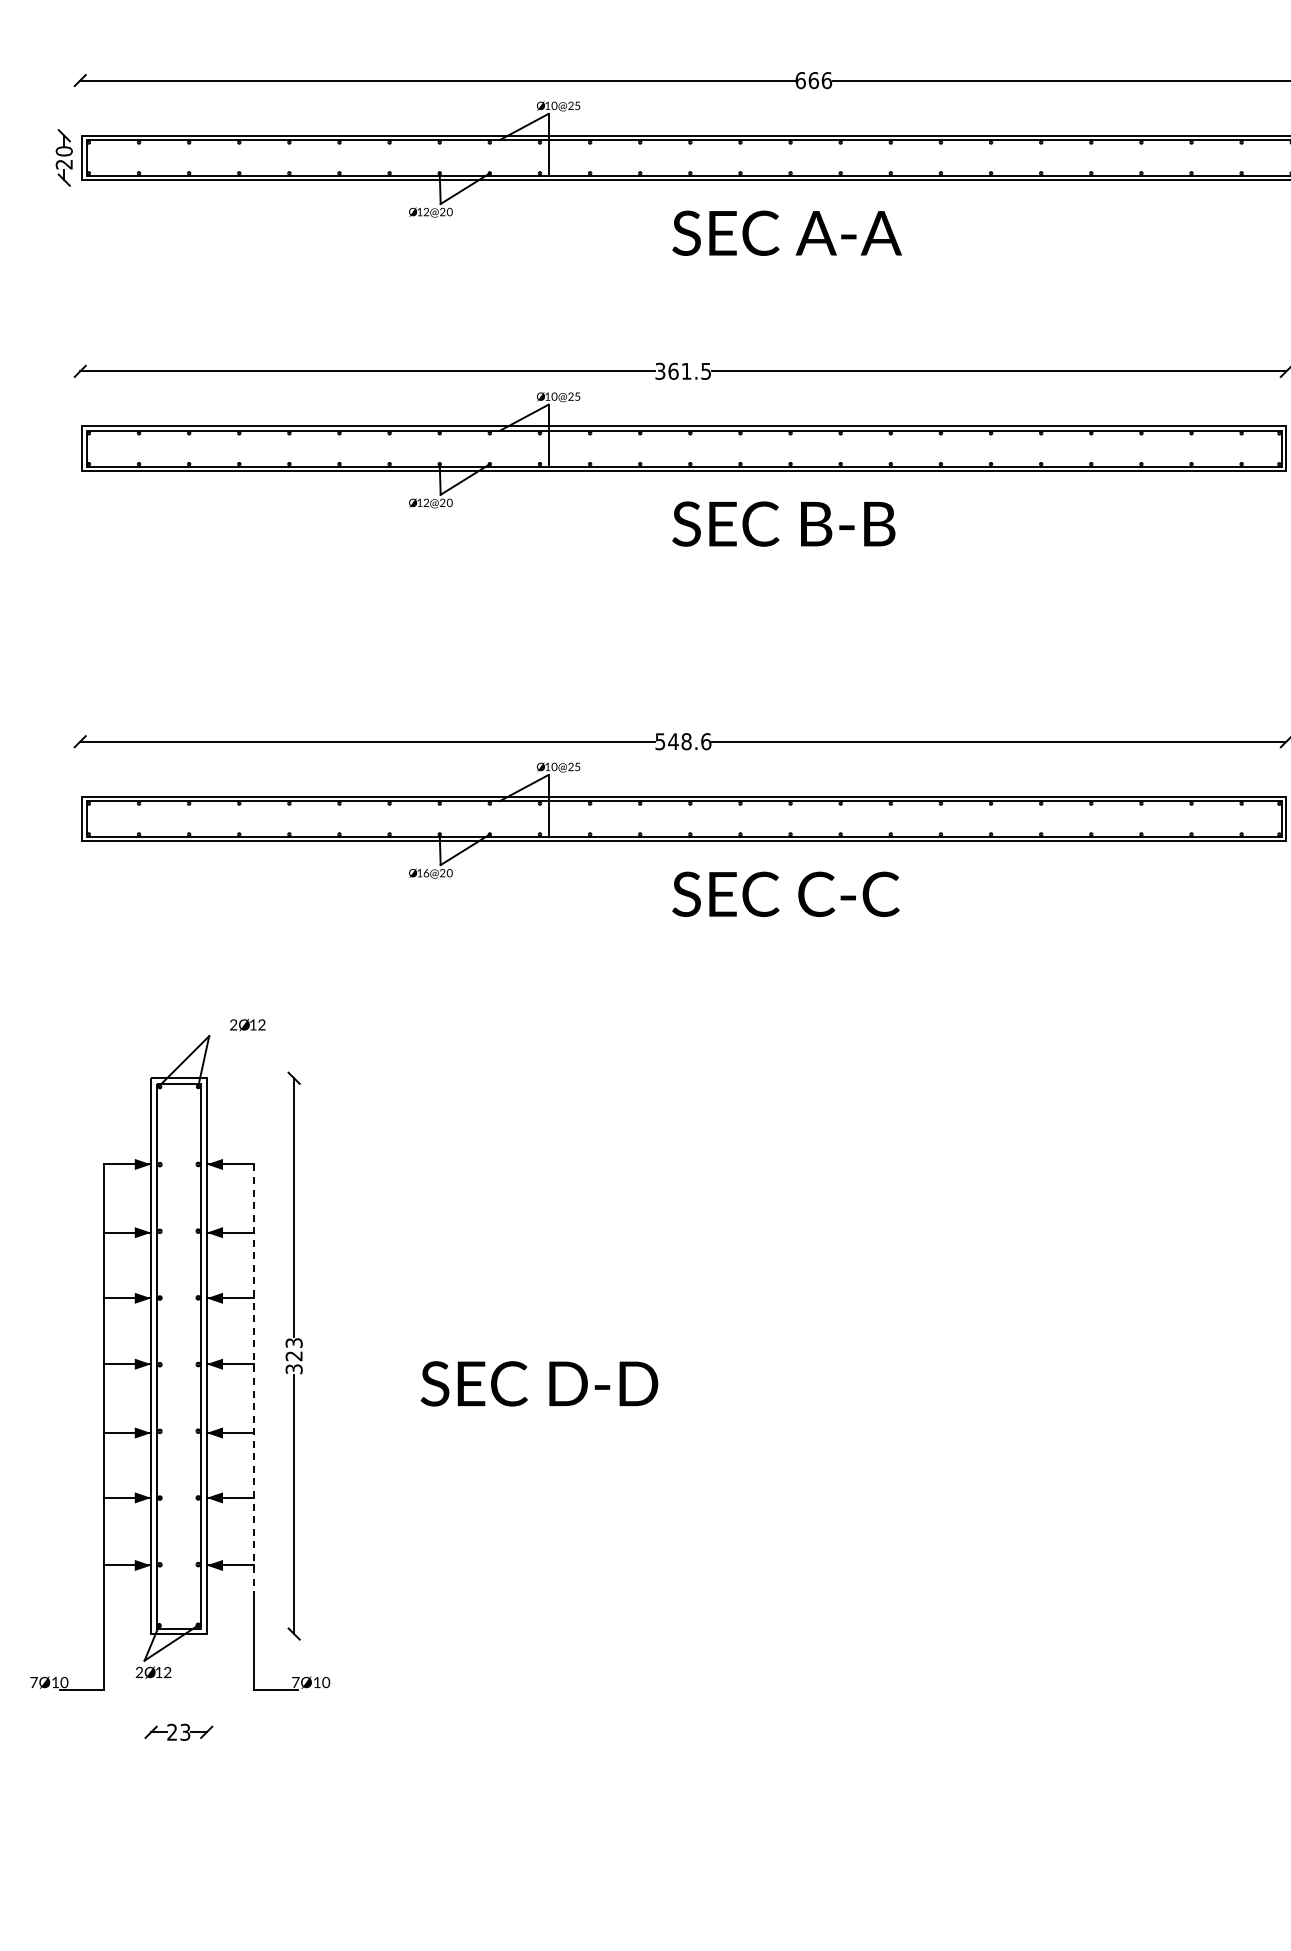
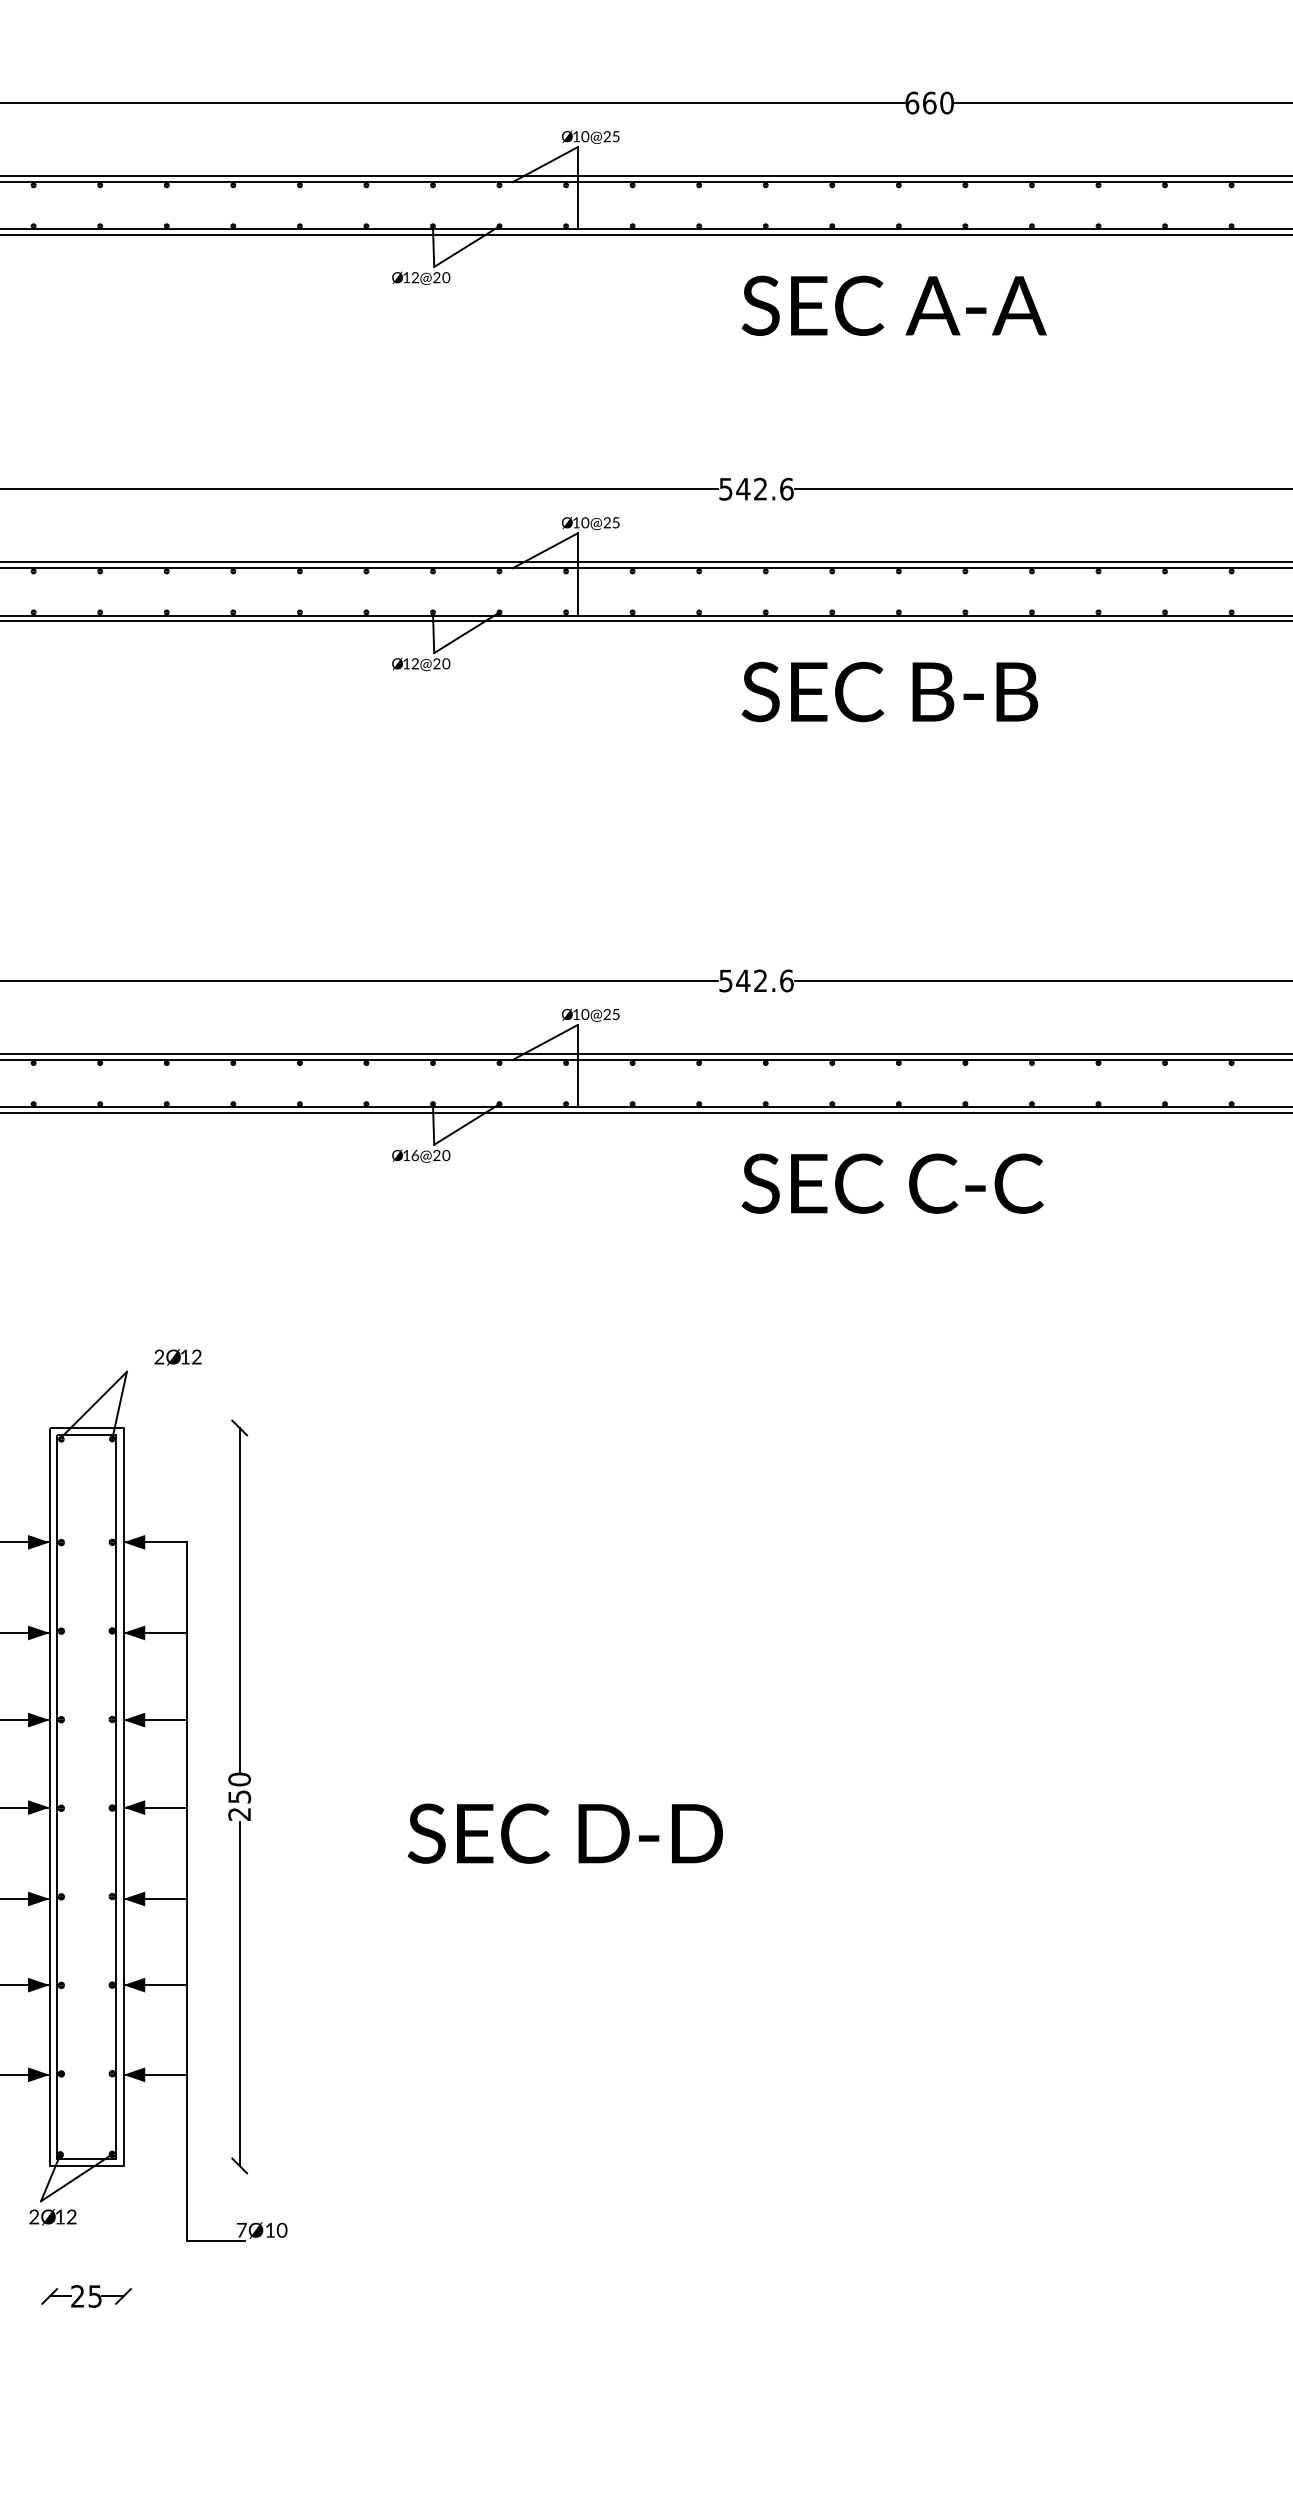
text: (826, 80) -> (946, 102), 666 -> 660
text: (683, 370) -> (756, 488), 361.5 -> 542.6
text: (686, 741) -> (760, 980), 548.6 -> 542.6
text: (293, 1356) -> (238, 1797), 323 -> 250
line: (254, 1382) -> (186, 1831), dashed -> solid
text: (185, 1731) -> (95, 2295), 23 -> 25

